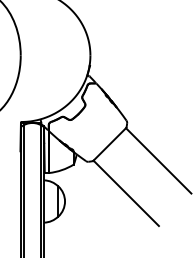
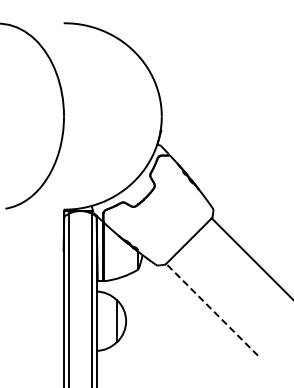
line: (126, 193) -> (212, 309), solid -> dashed

